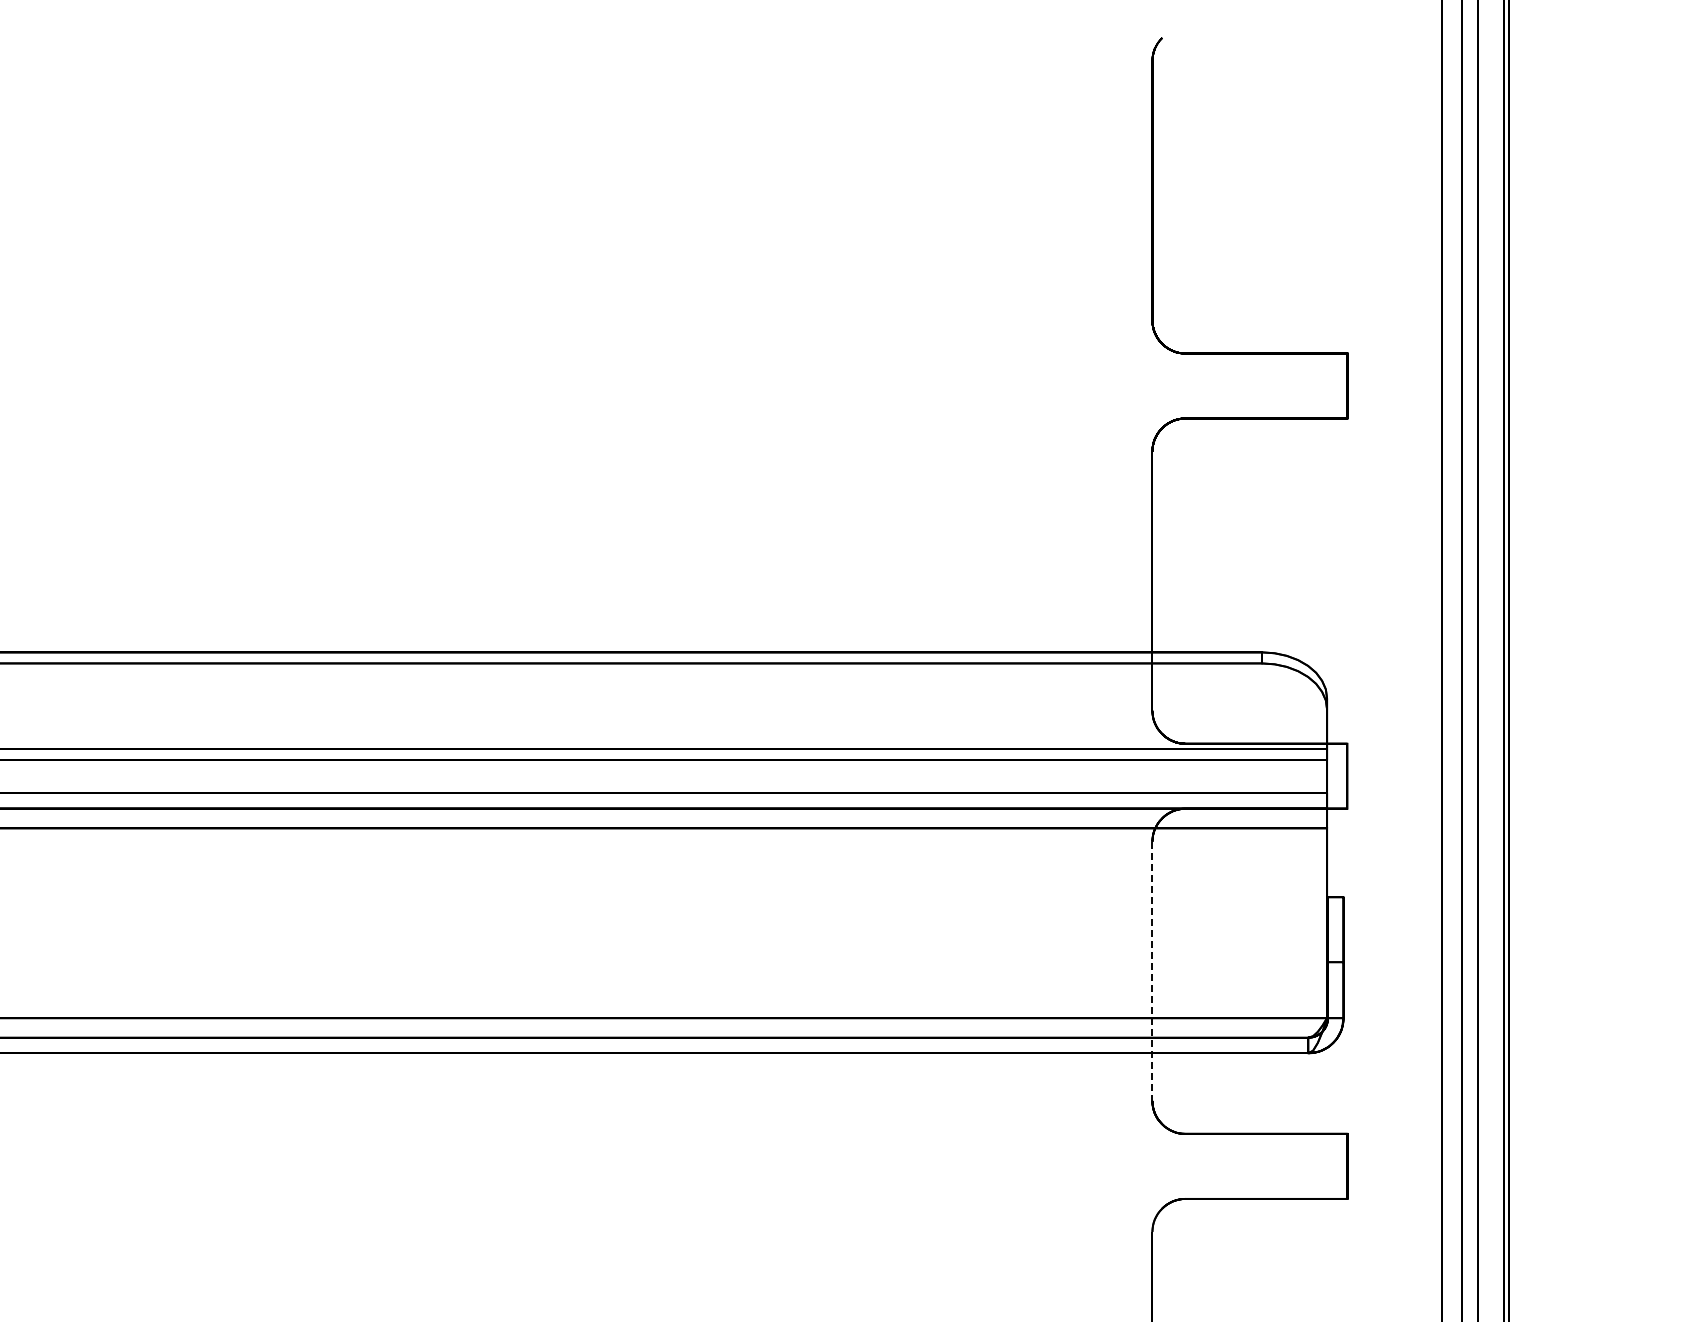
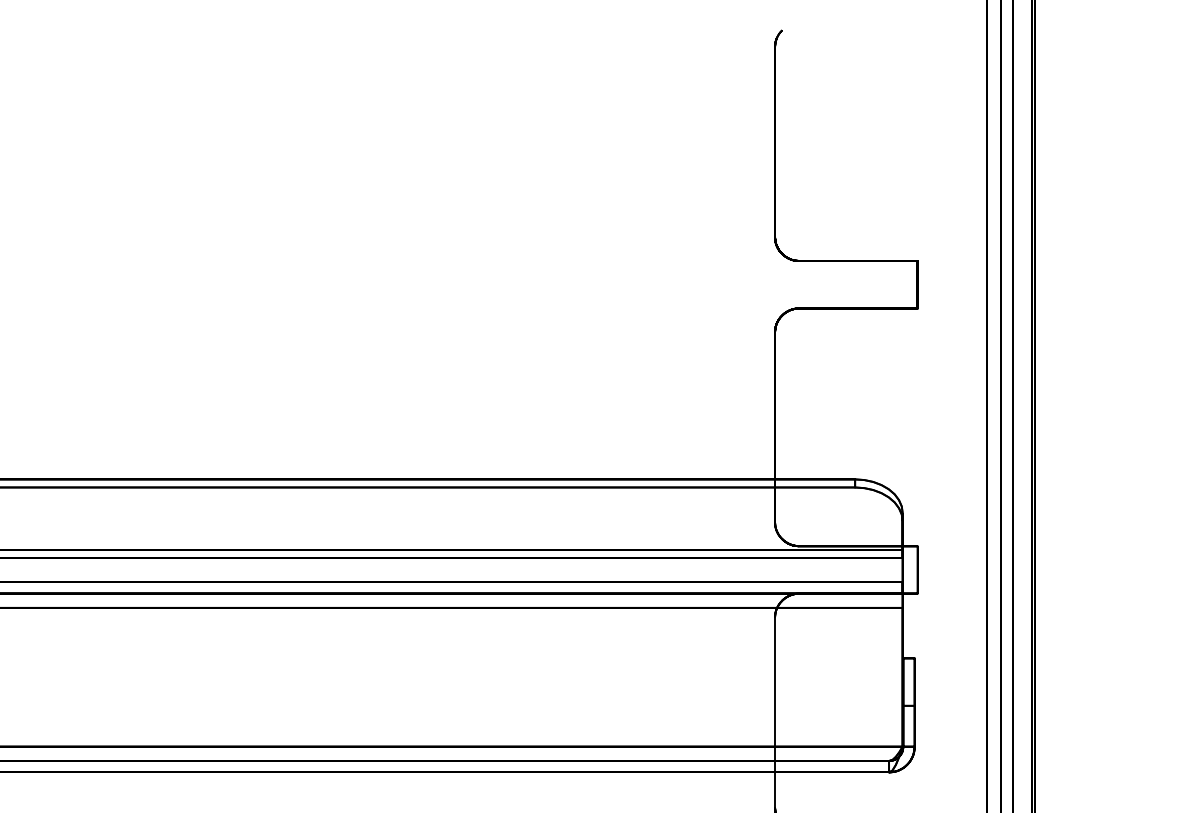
line: (1152, 971) -> (775, 712), dashed -> solid

